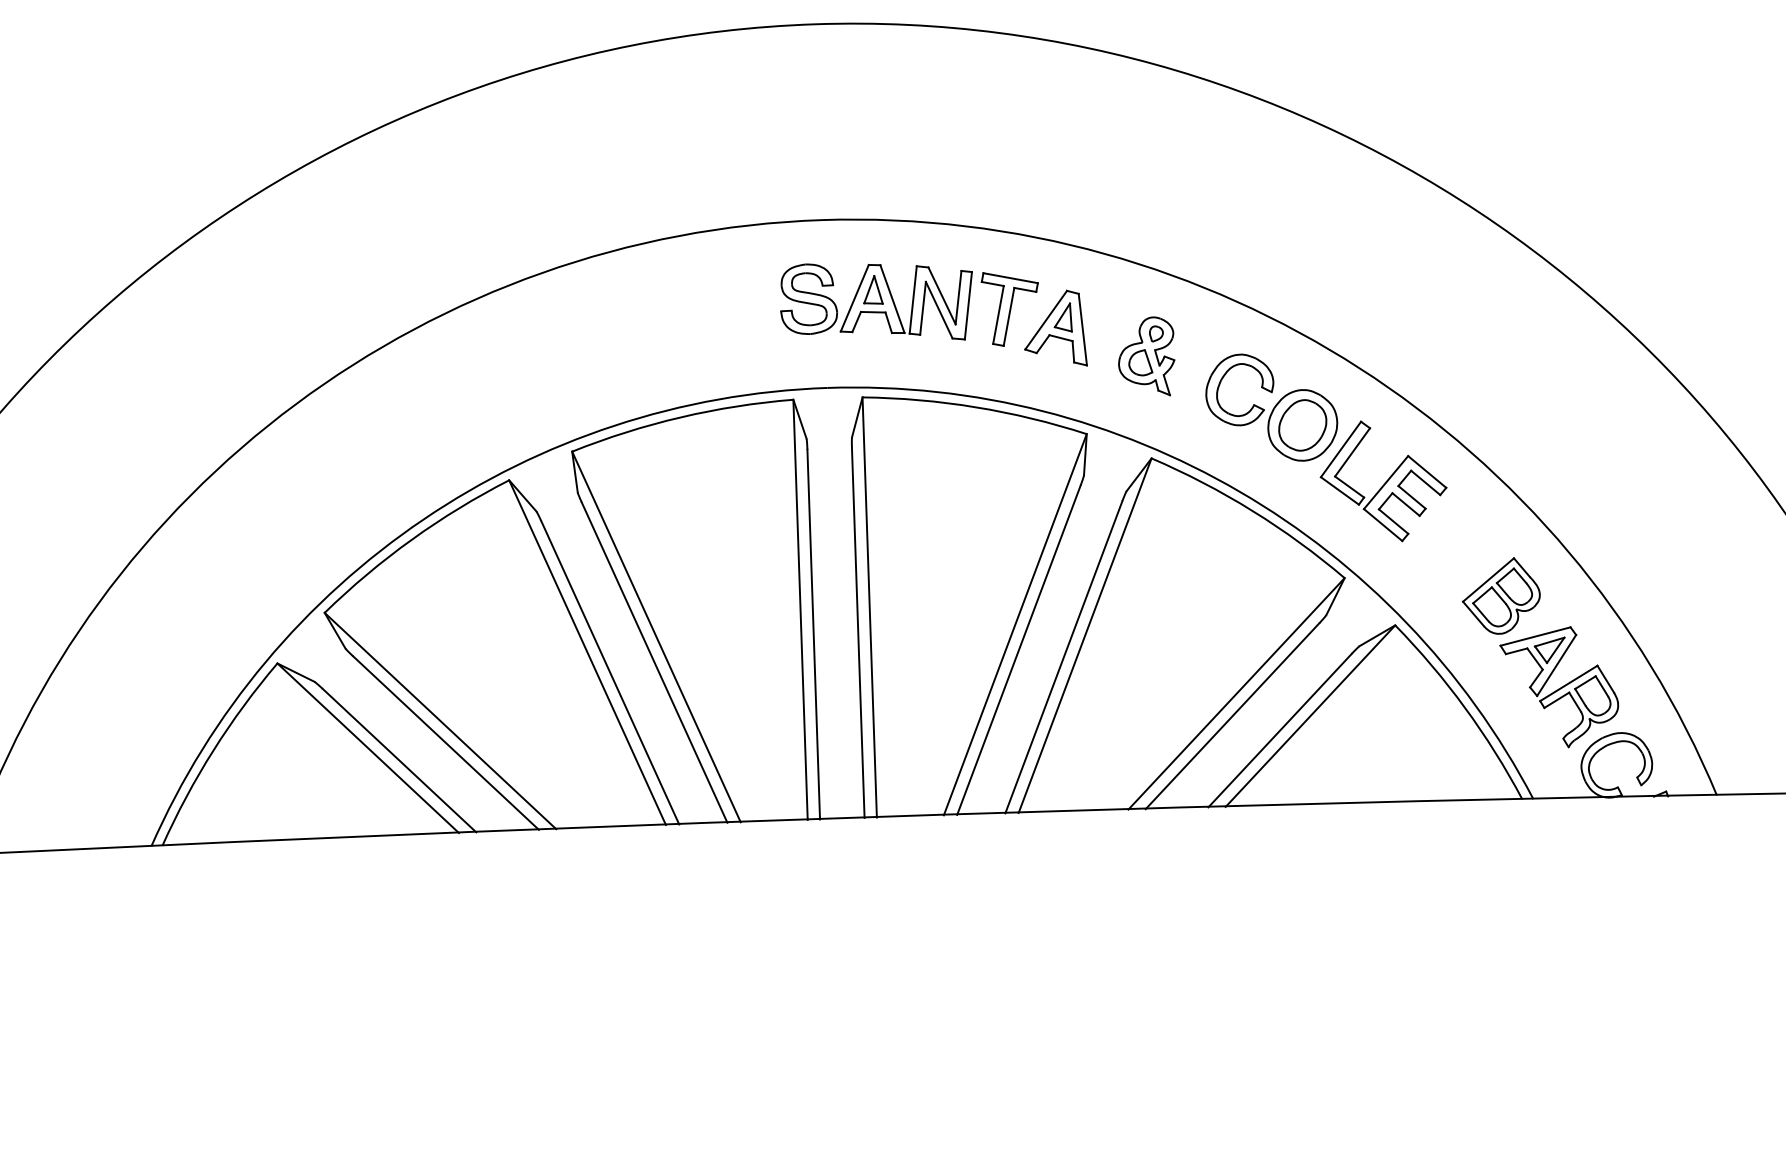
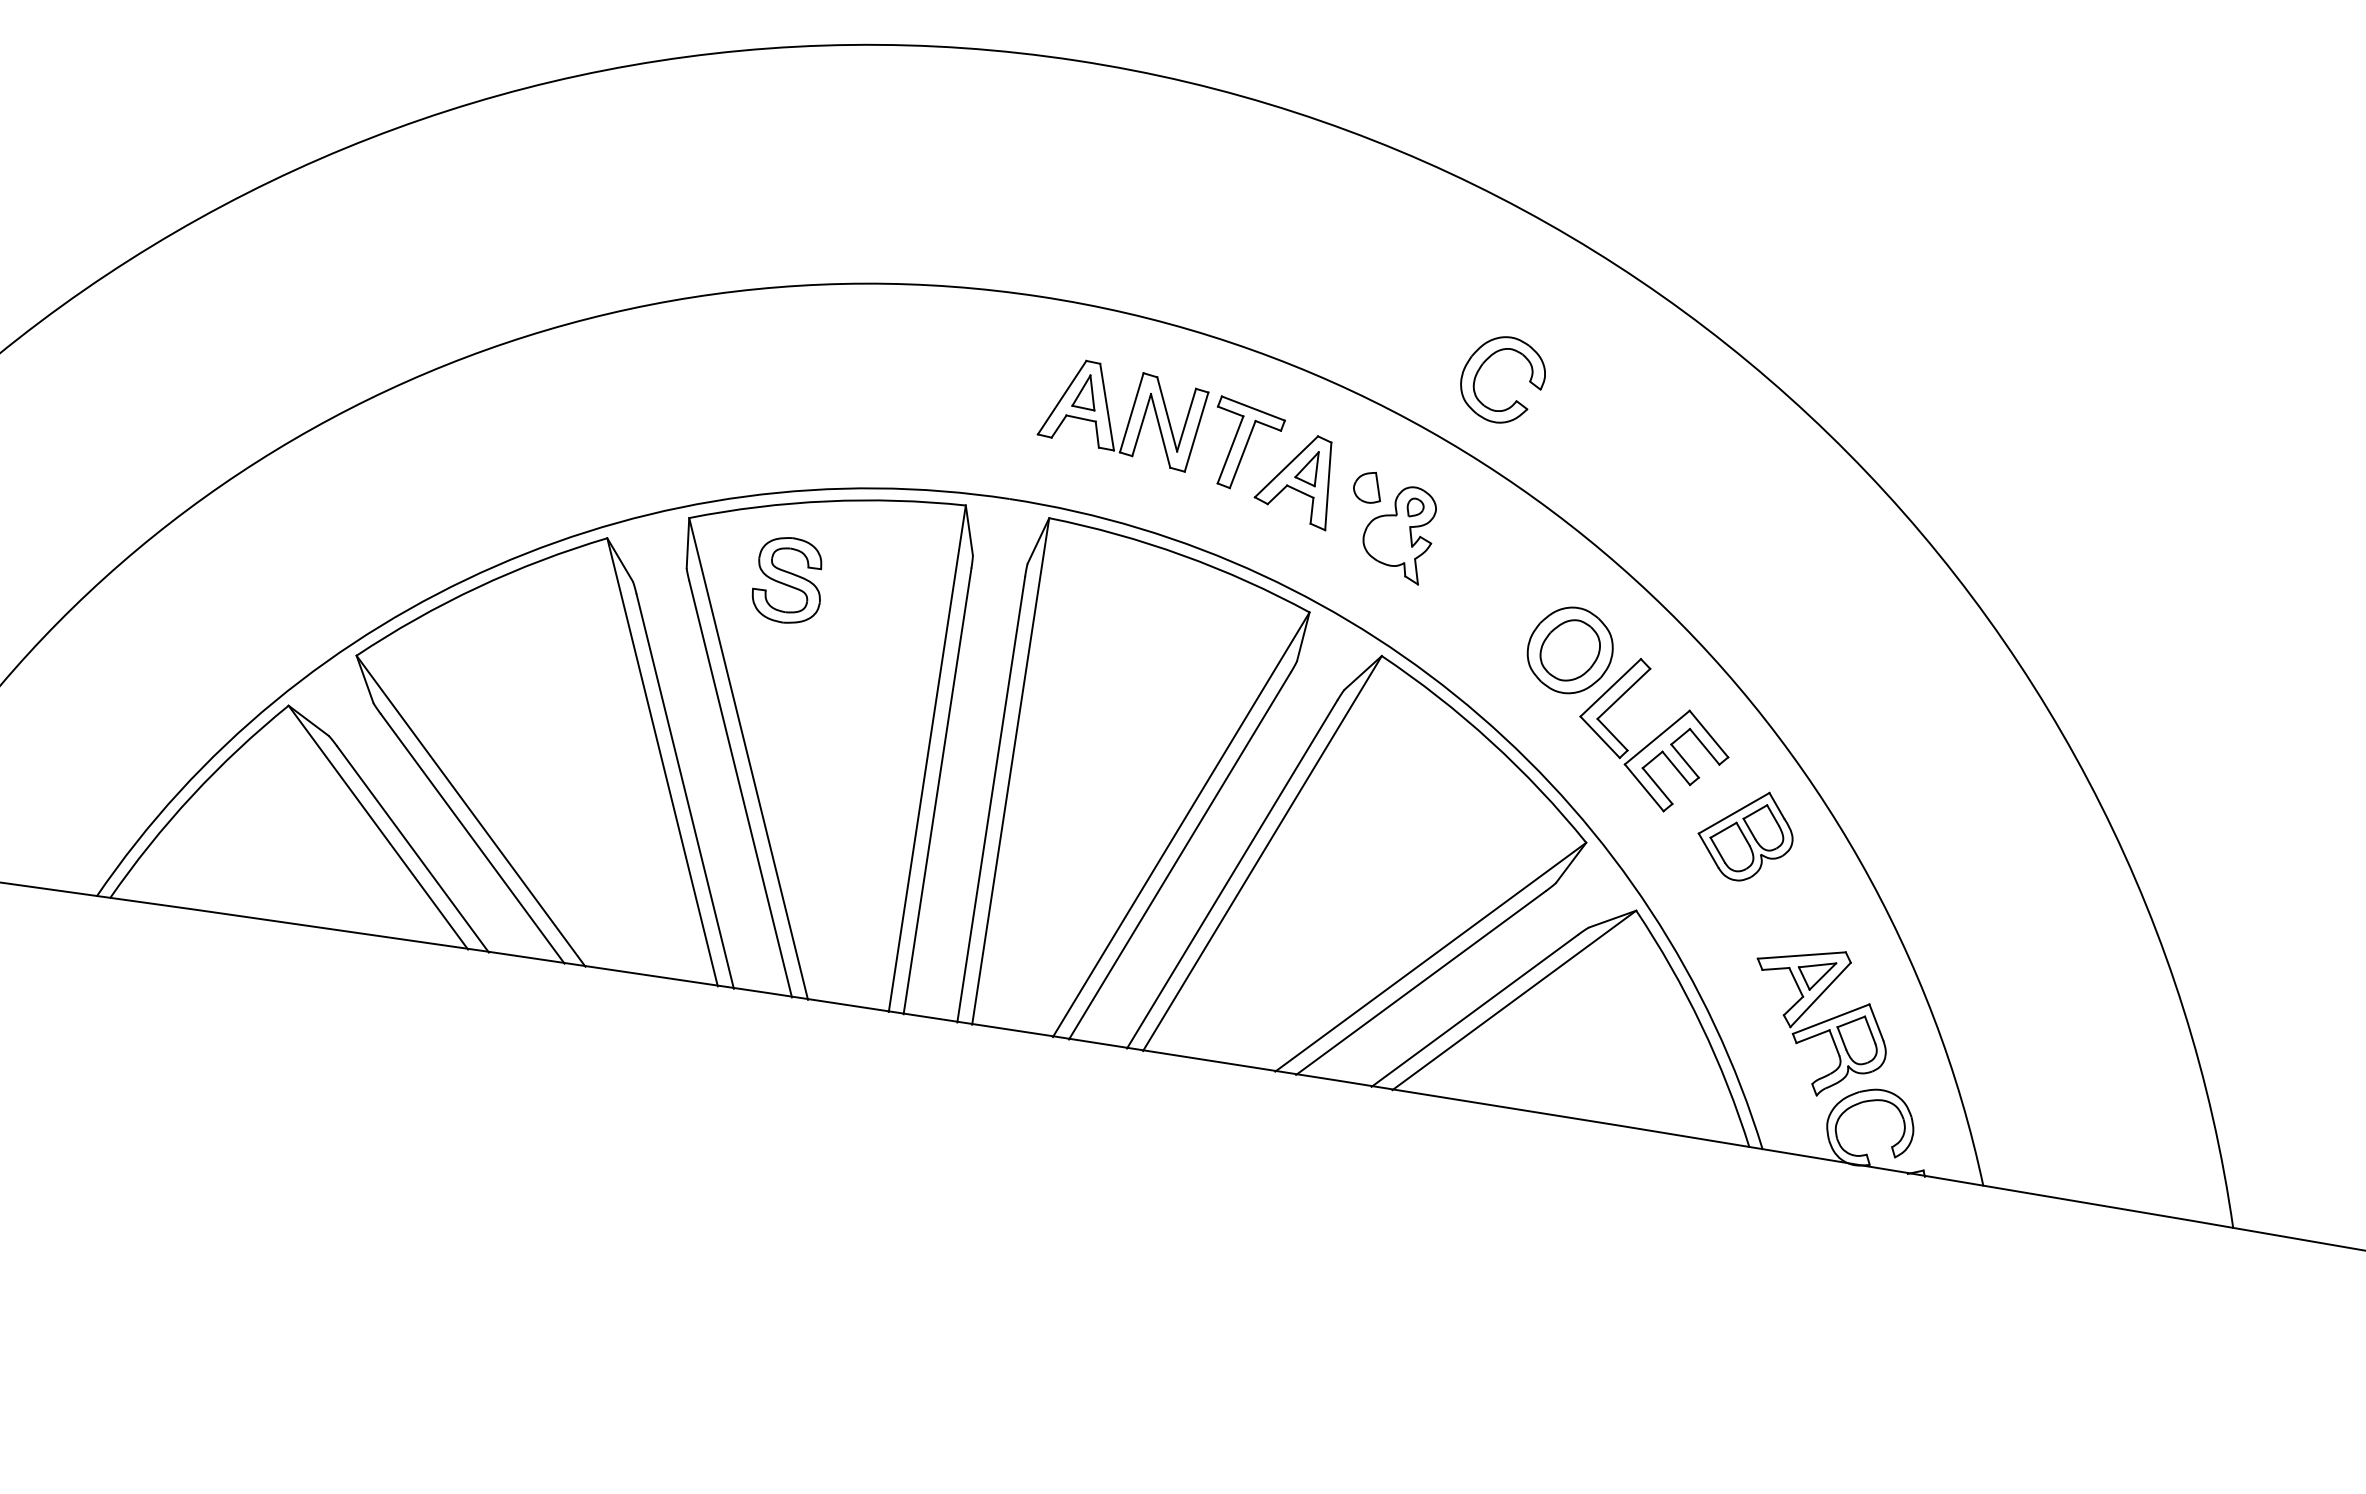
part: (806, 299) -> (786, 580), moved
part: (1139, 363) -> (1366, 487), moved
part: (1221, 382) -> (1482, 366), moved
part: (1501, 597) -> (1745, 836), moved

